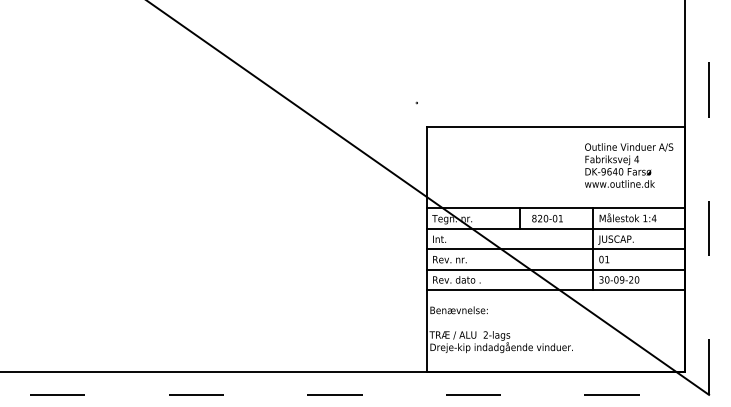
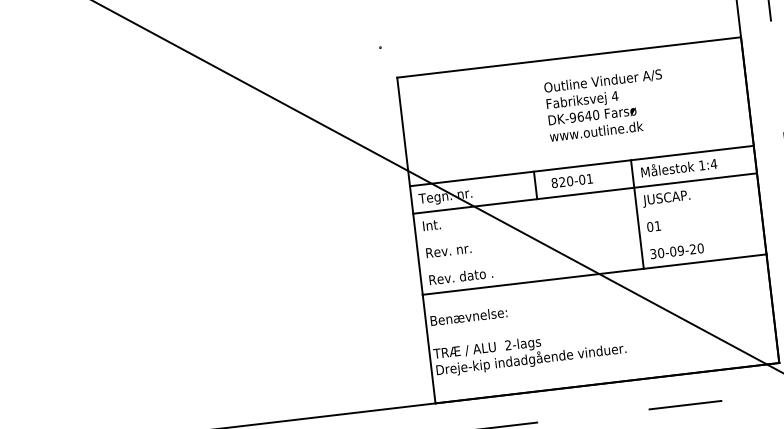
text: (629, 165) -> (606, 105), moved
line: (555, 249) -> (587, 220), removed
line: (555, 269) -> (590, 247), removed

